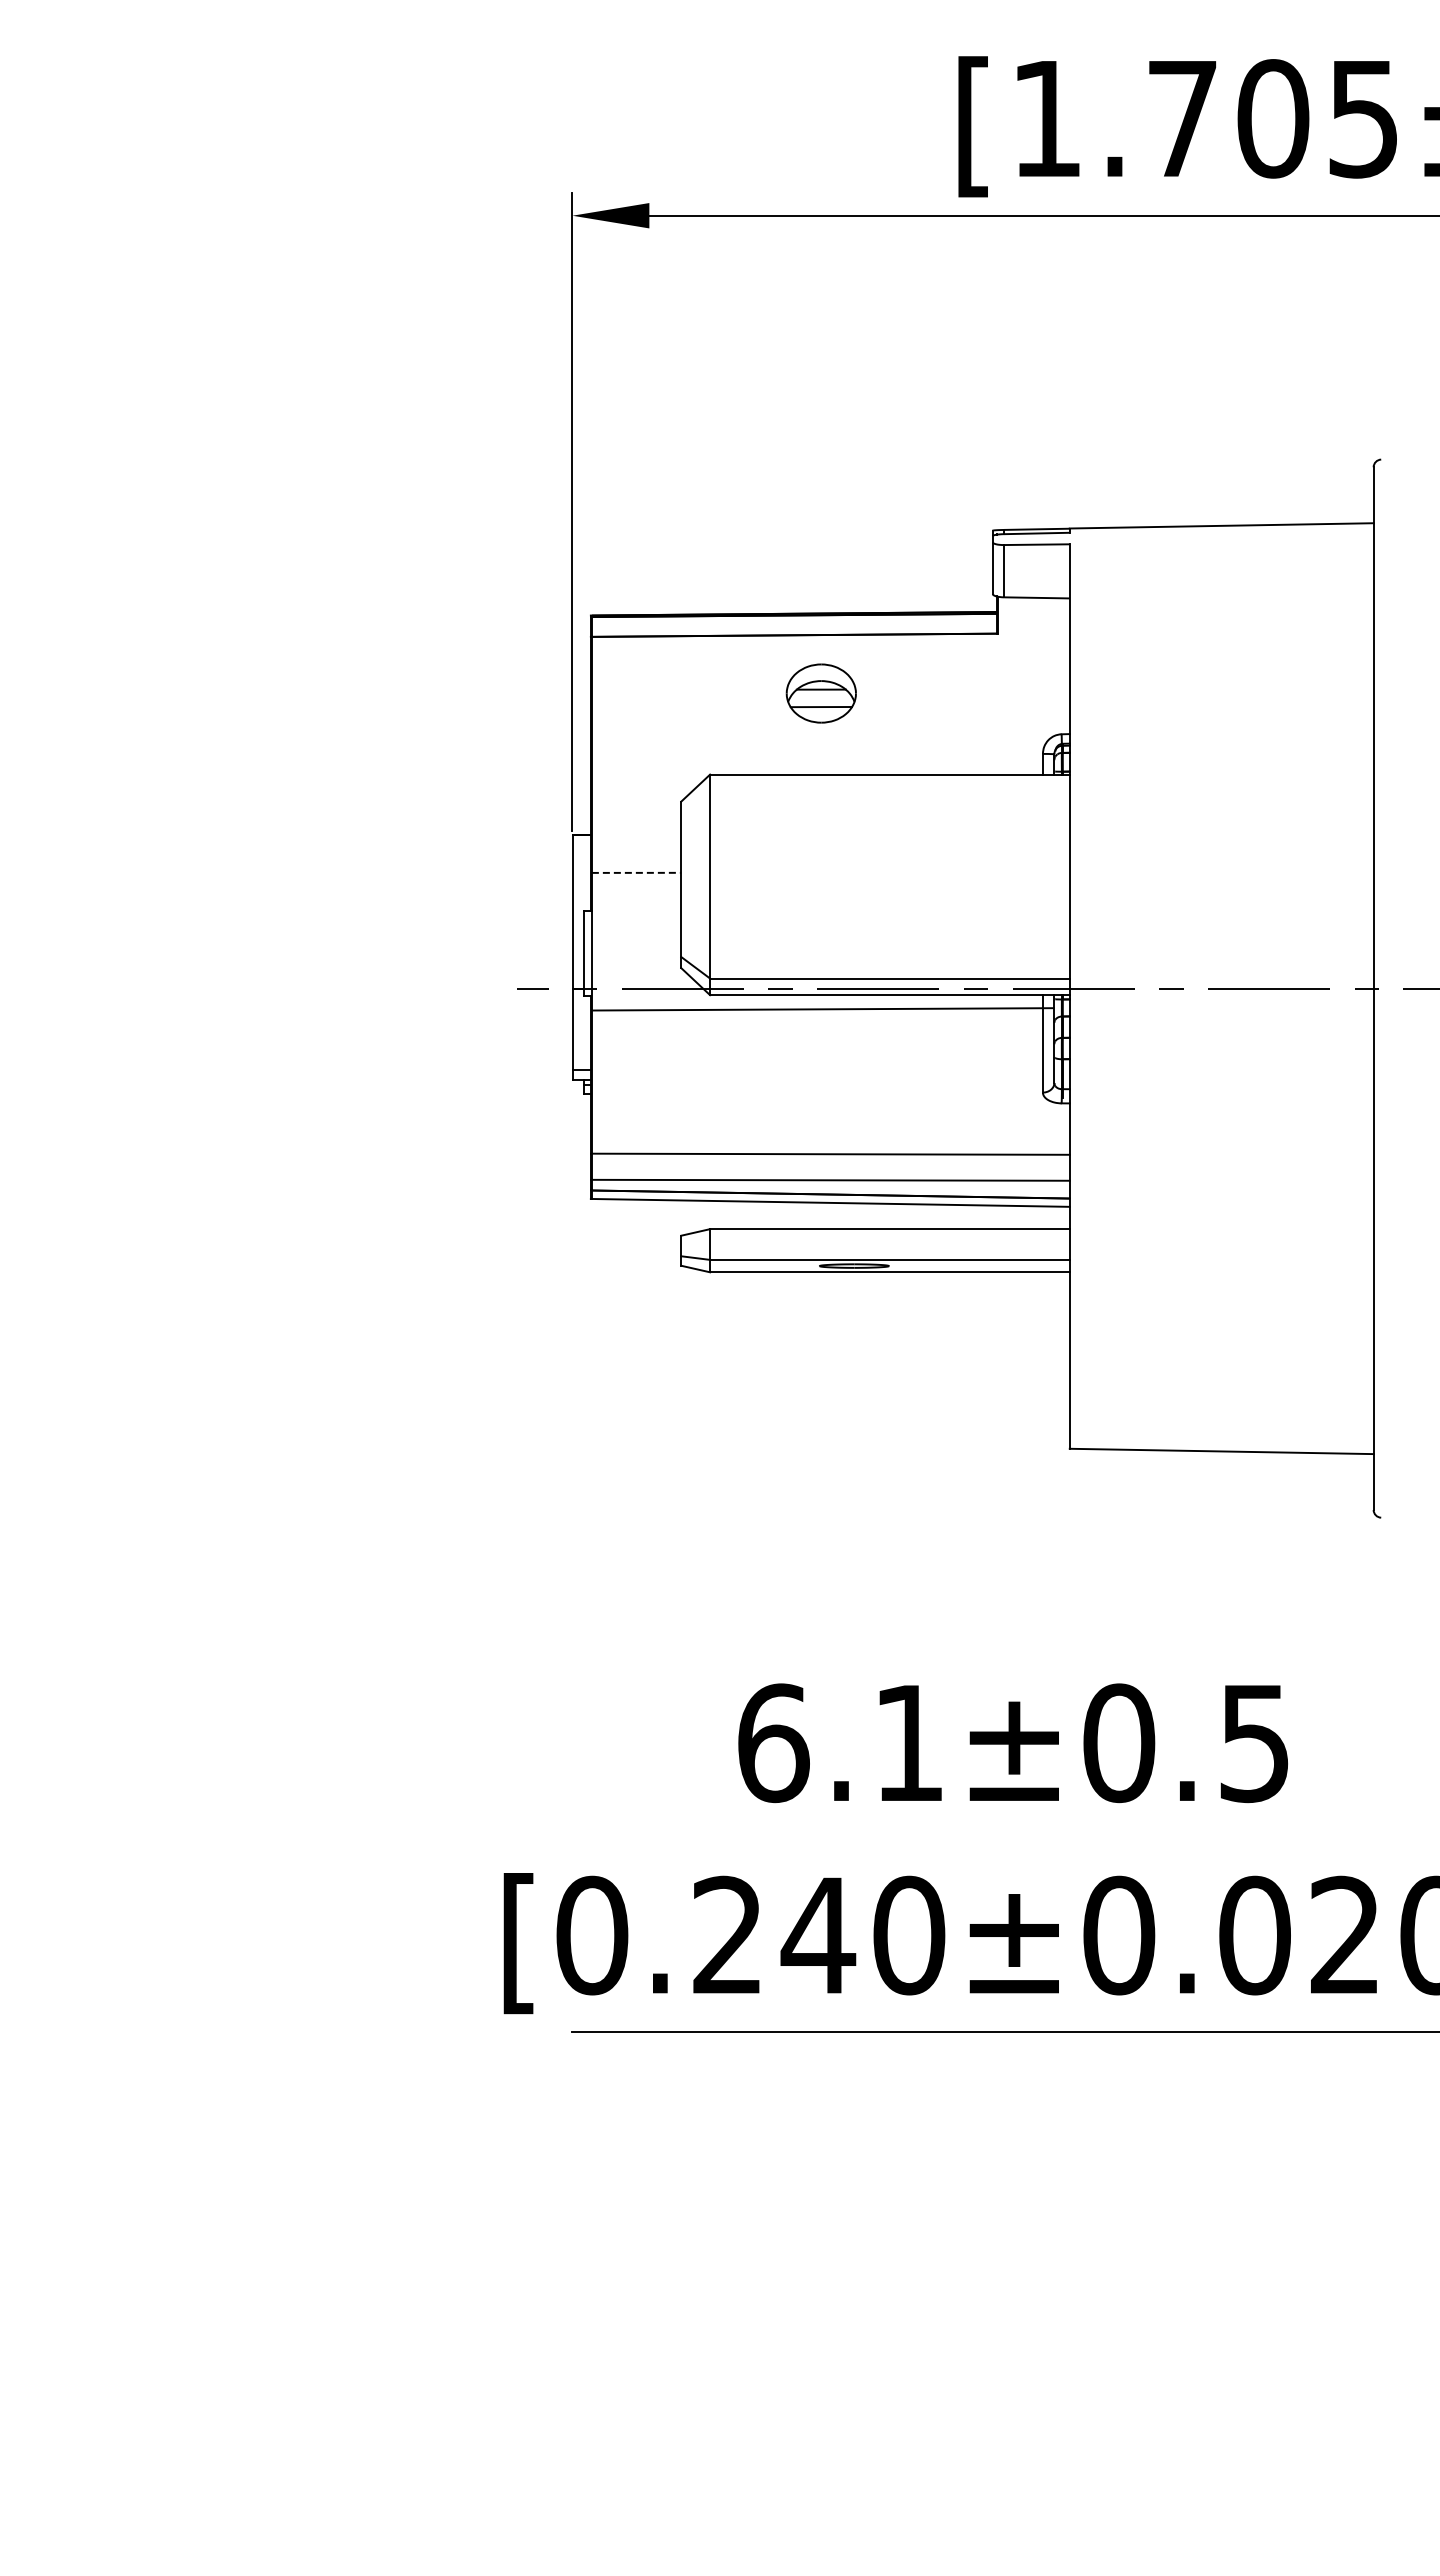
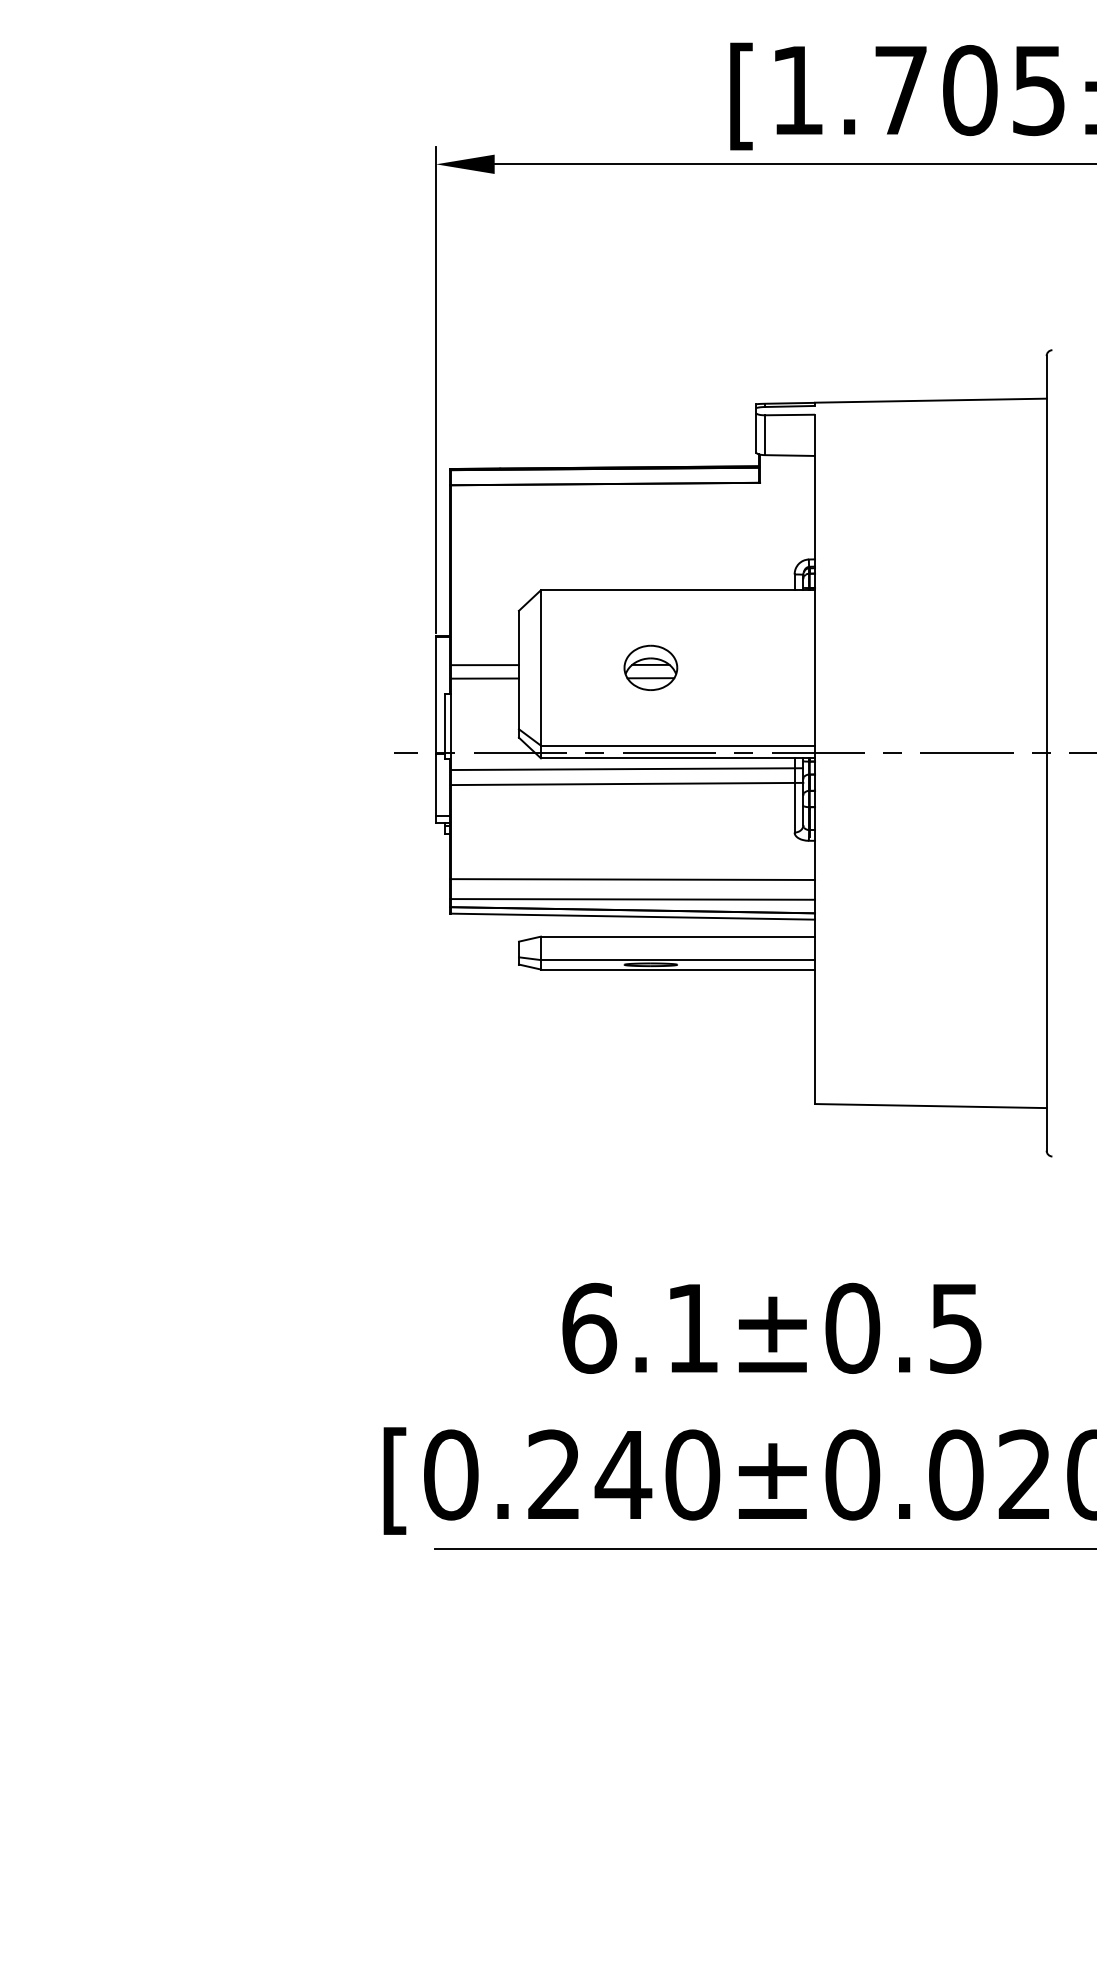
part: (820, 693) -> (650, 667), moved
line: (636, 872) -> (484, 664), dashed -> solid
line: (636, 890) -> (484, 678), added
line: (822, 1028) -> (626, 783), added

